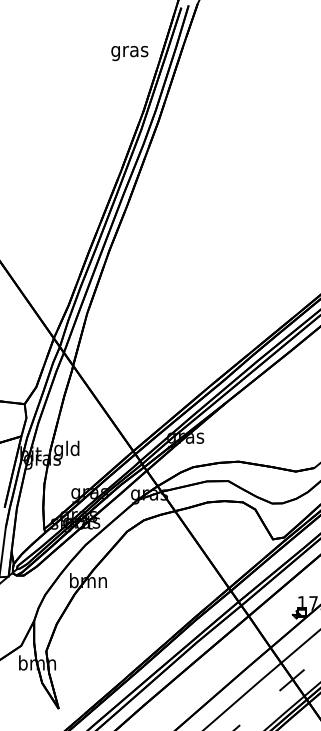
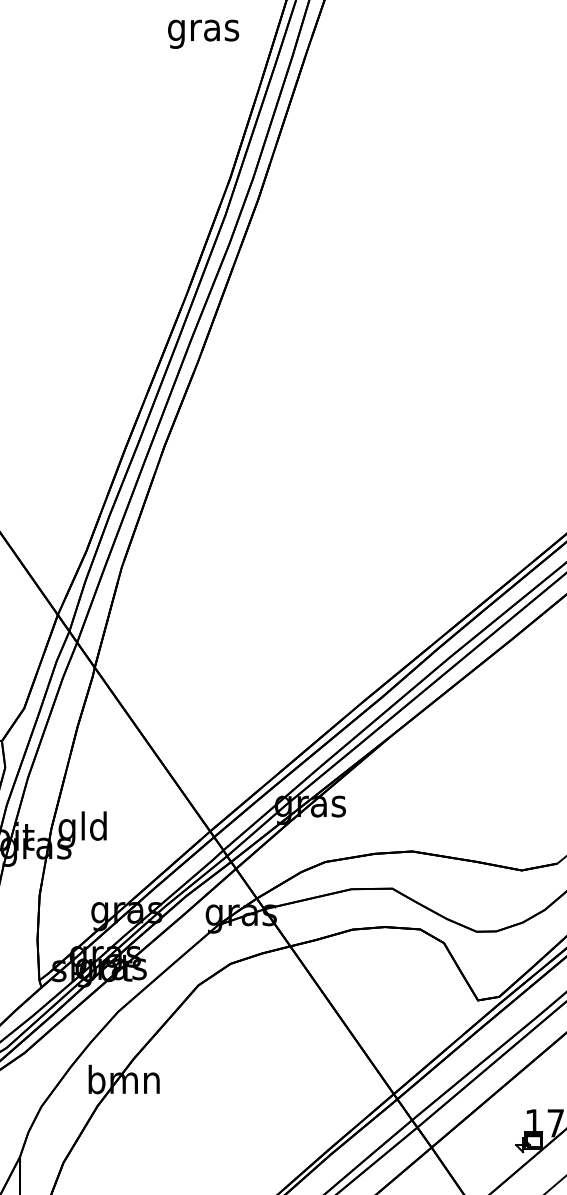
text: (129, 53) -> (202, 34), moved

